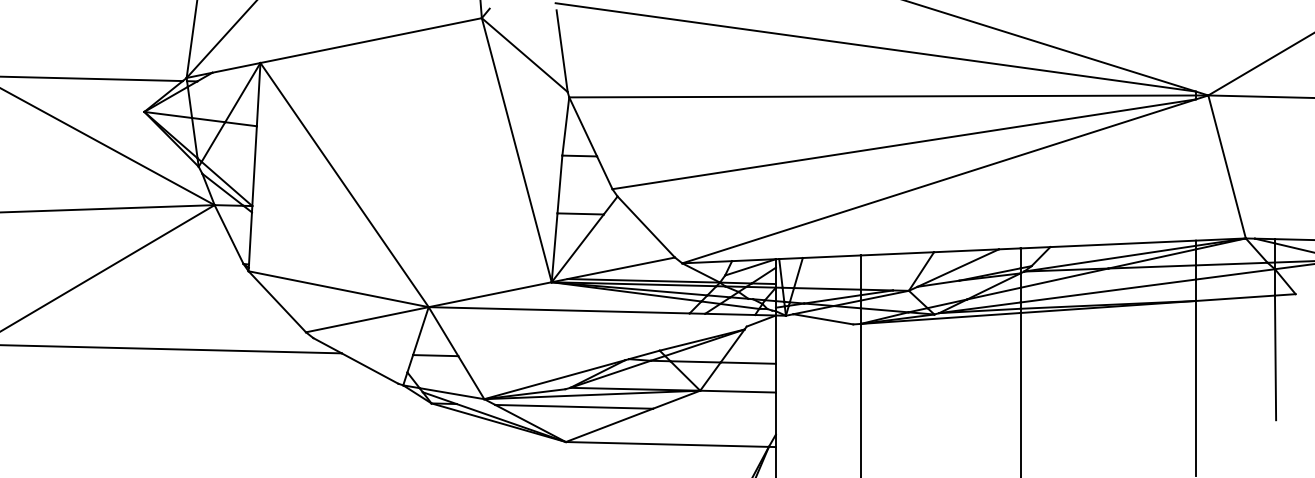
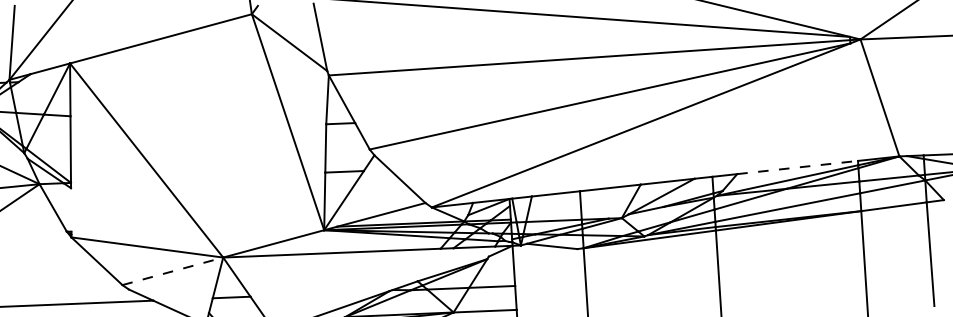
line: (250, 238) -> (71, 210), removed
line: (1123, 243) -> (797, 167), solid -> dashed
line: (367, 319) -> (172, 271), solid -> dashed

